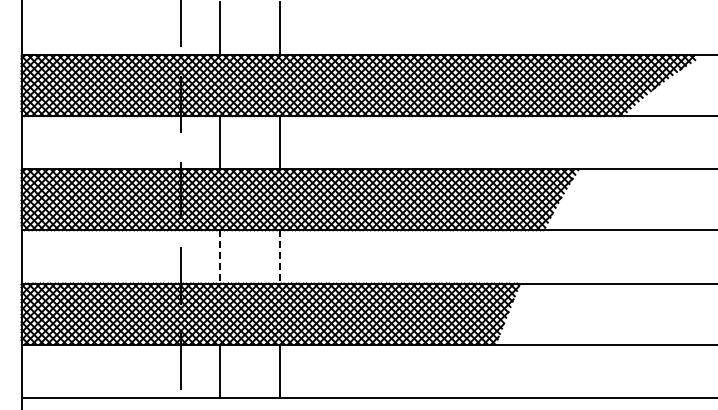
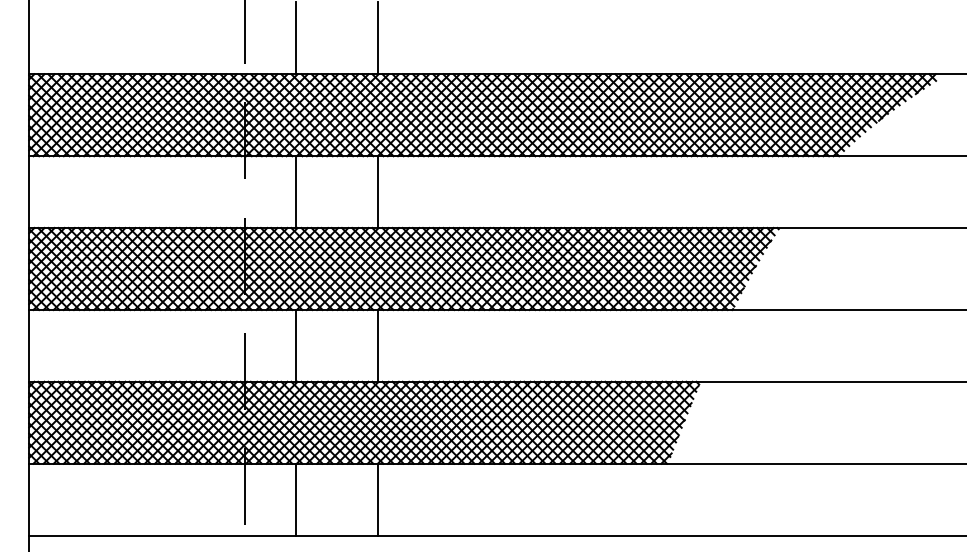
line: (219, 256) -> (295, 345), dashed -> solid
line: (280, 256) -> (377, 345), dashed -> solid

